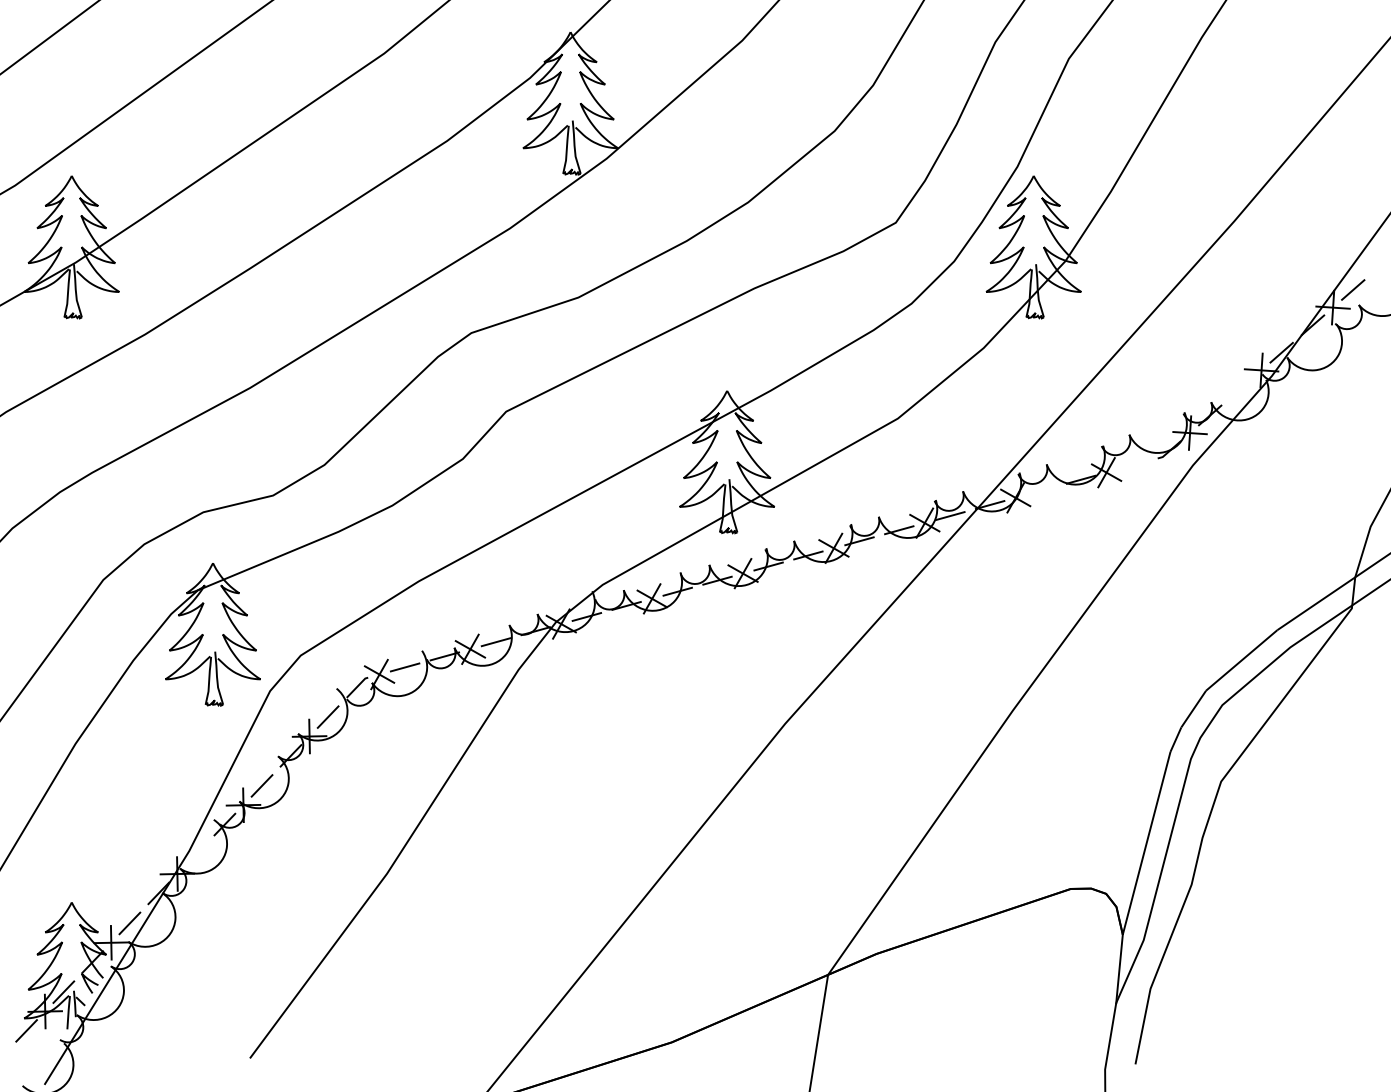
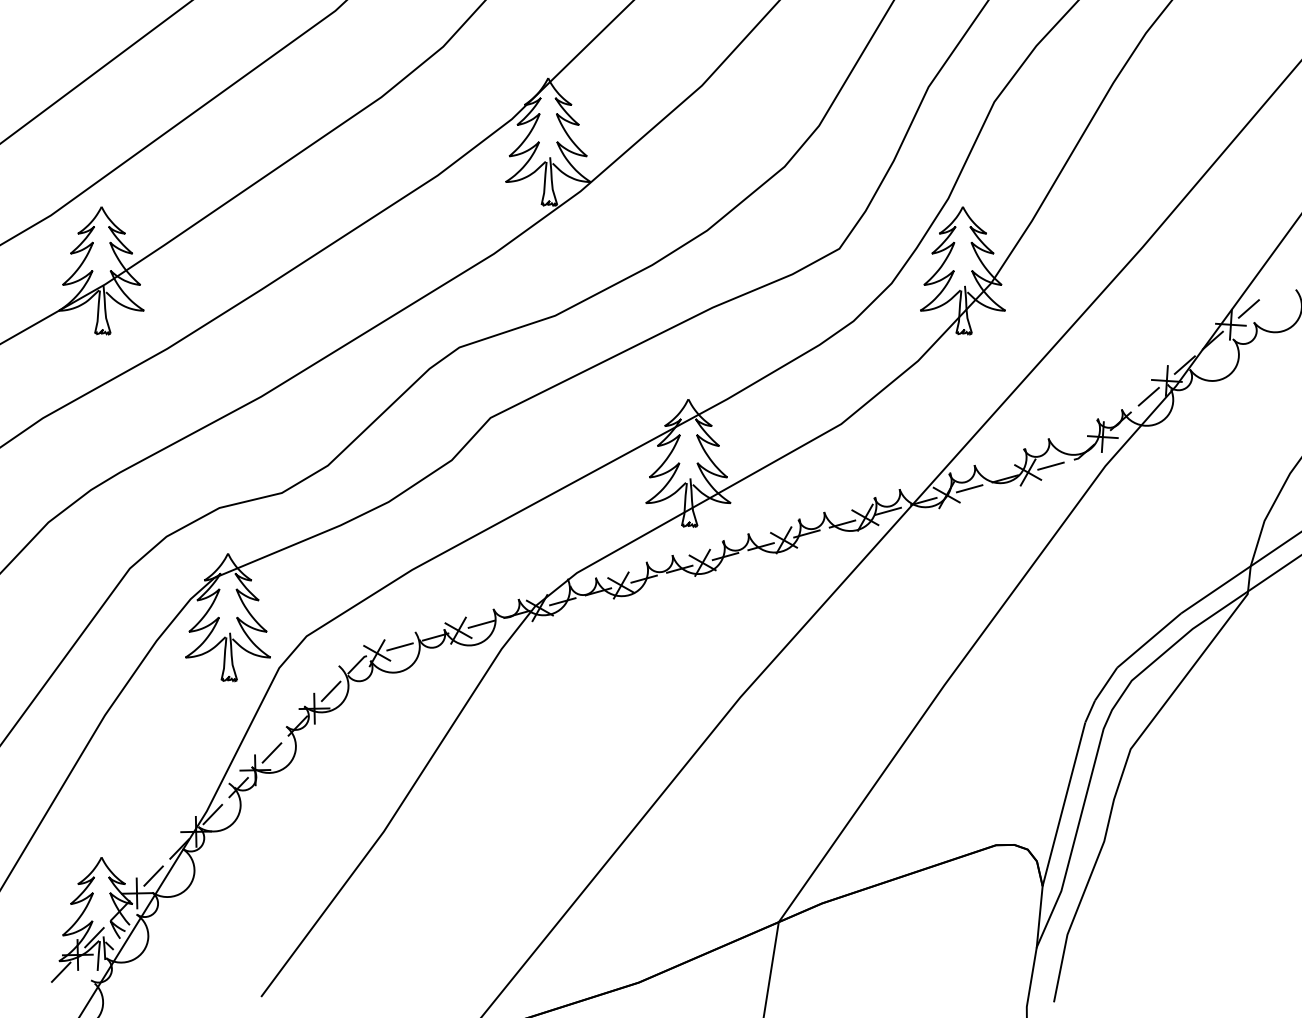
line: (1241, 387) -> (1148, 396), added
line: (1131, 464) -> (1050, 465), added
line: (1041, 490) -> (969, 488), added
line: (195, 854) -> (212, 814), added

